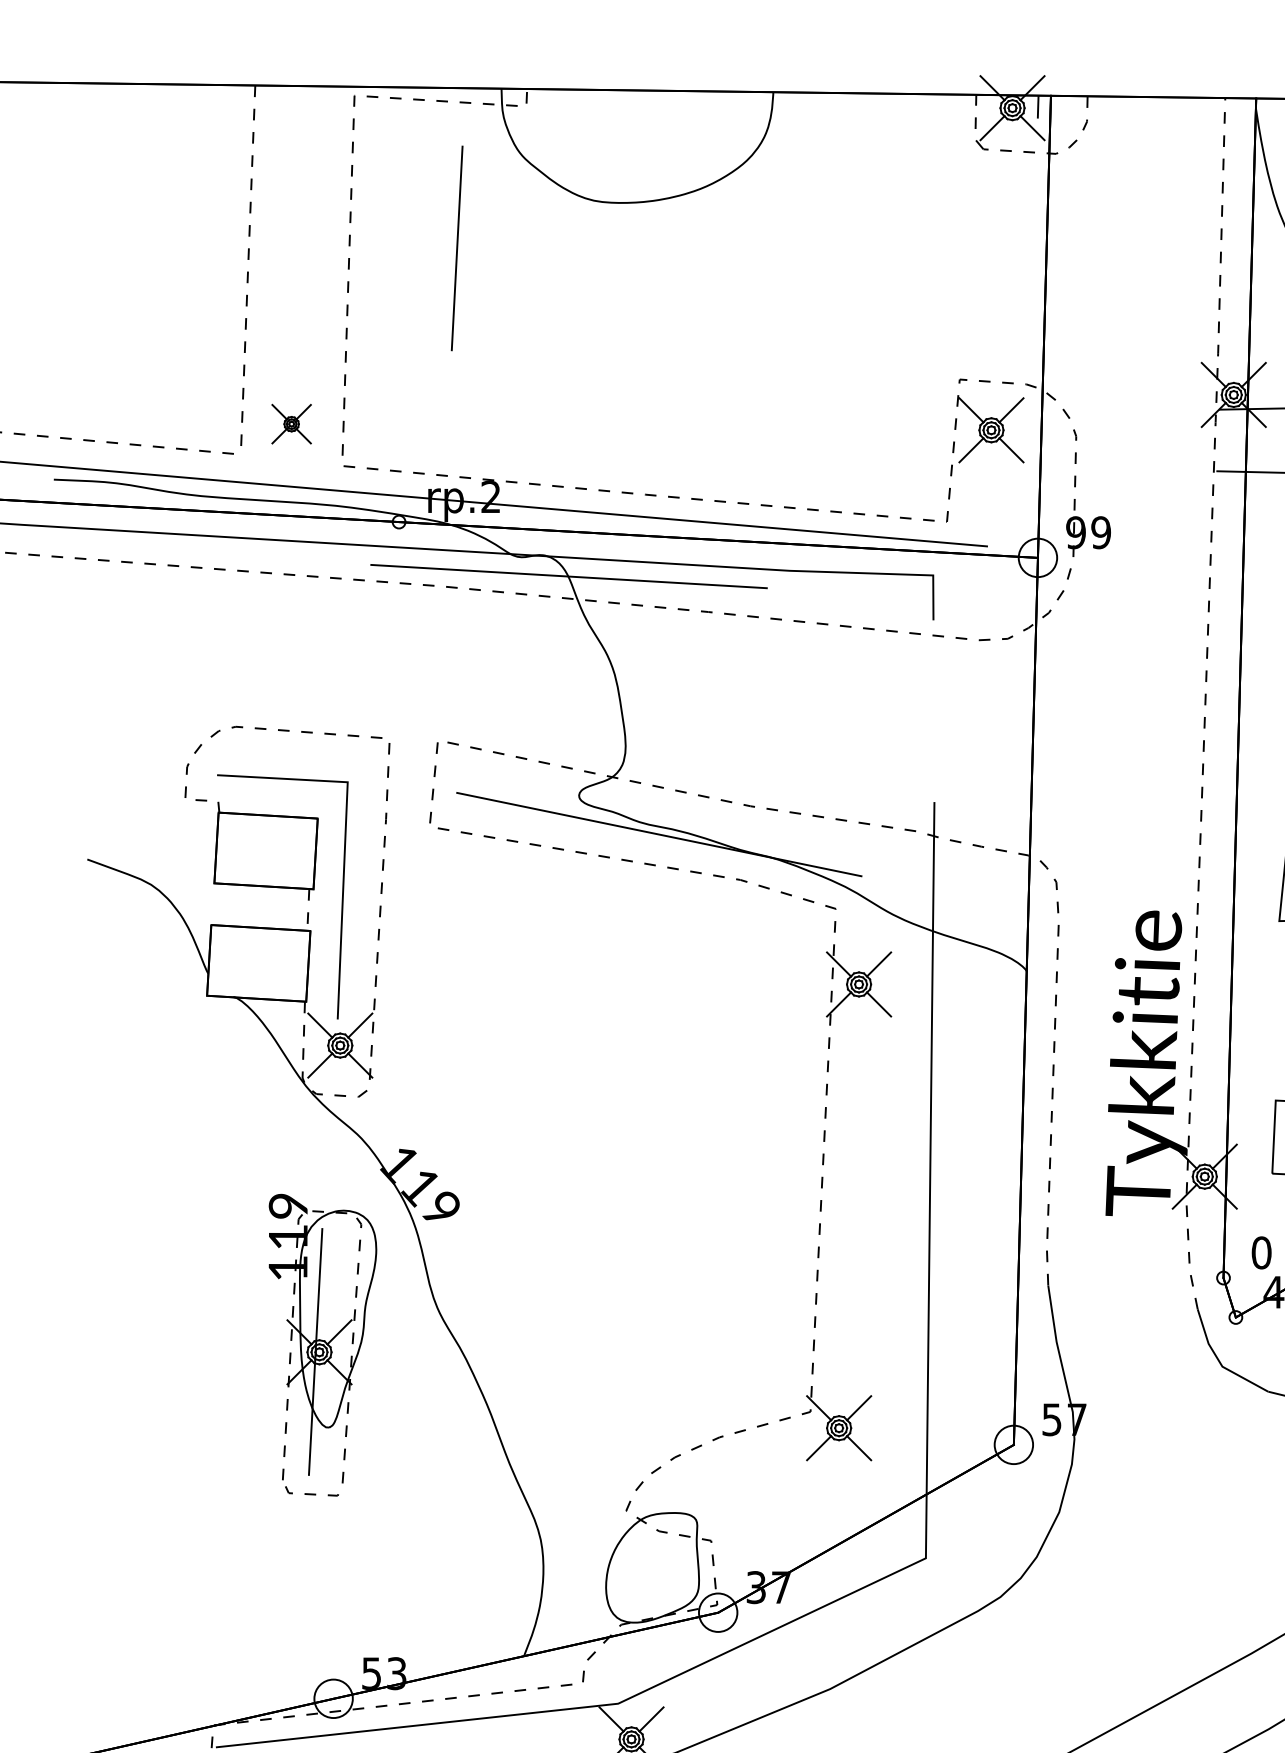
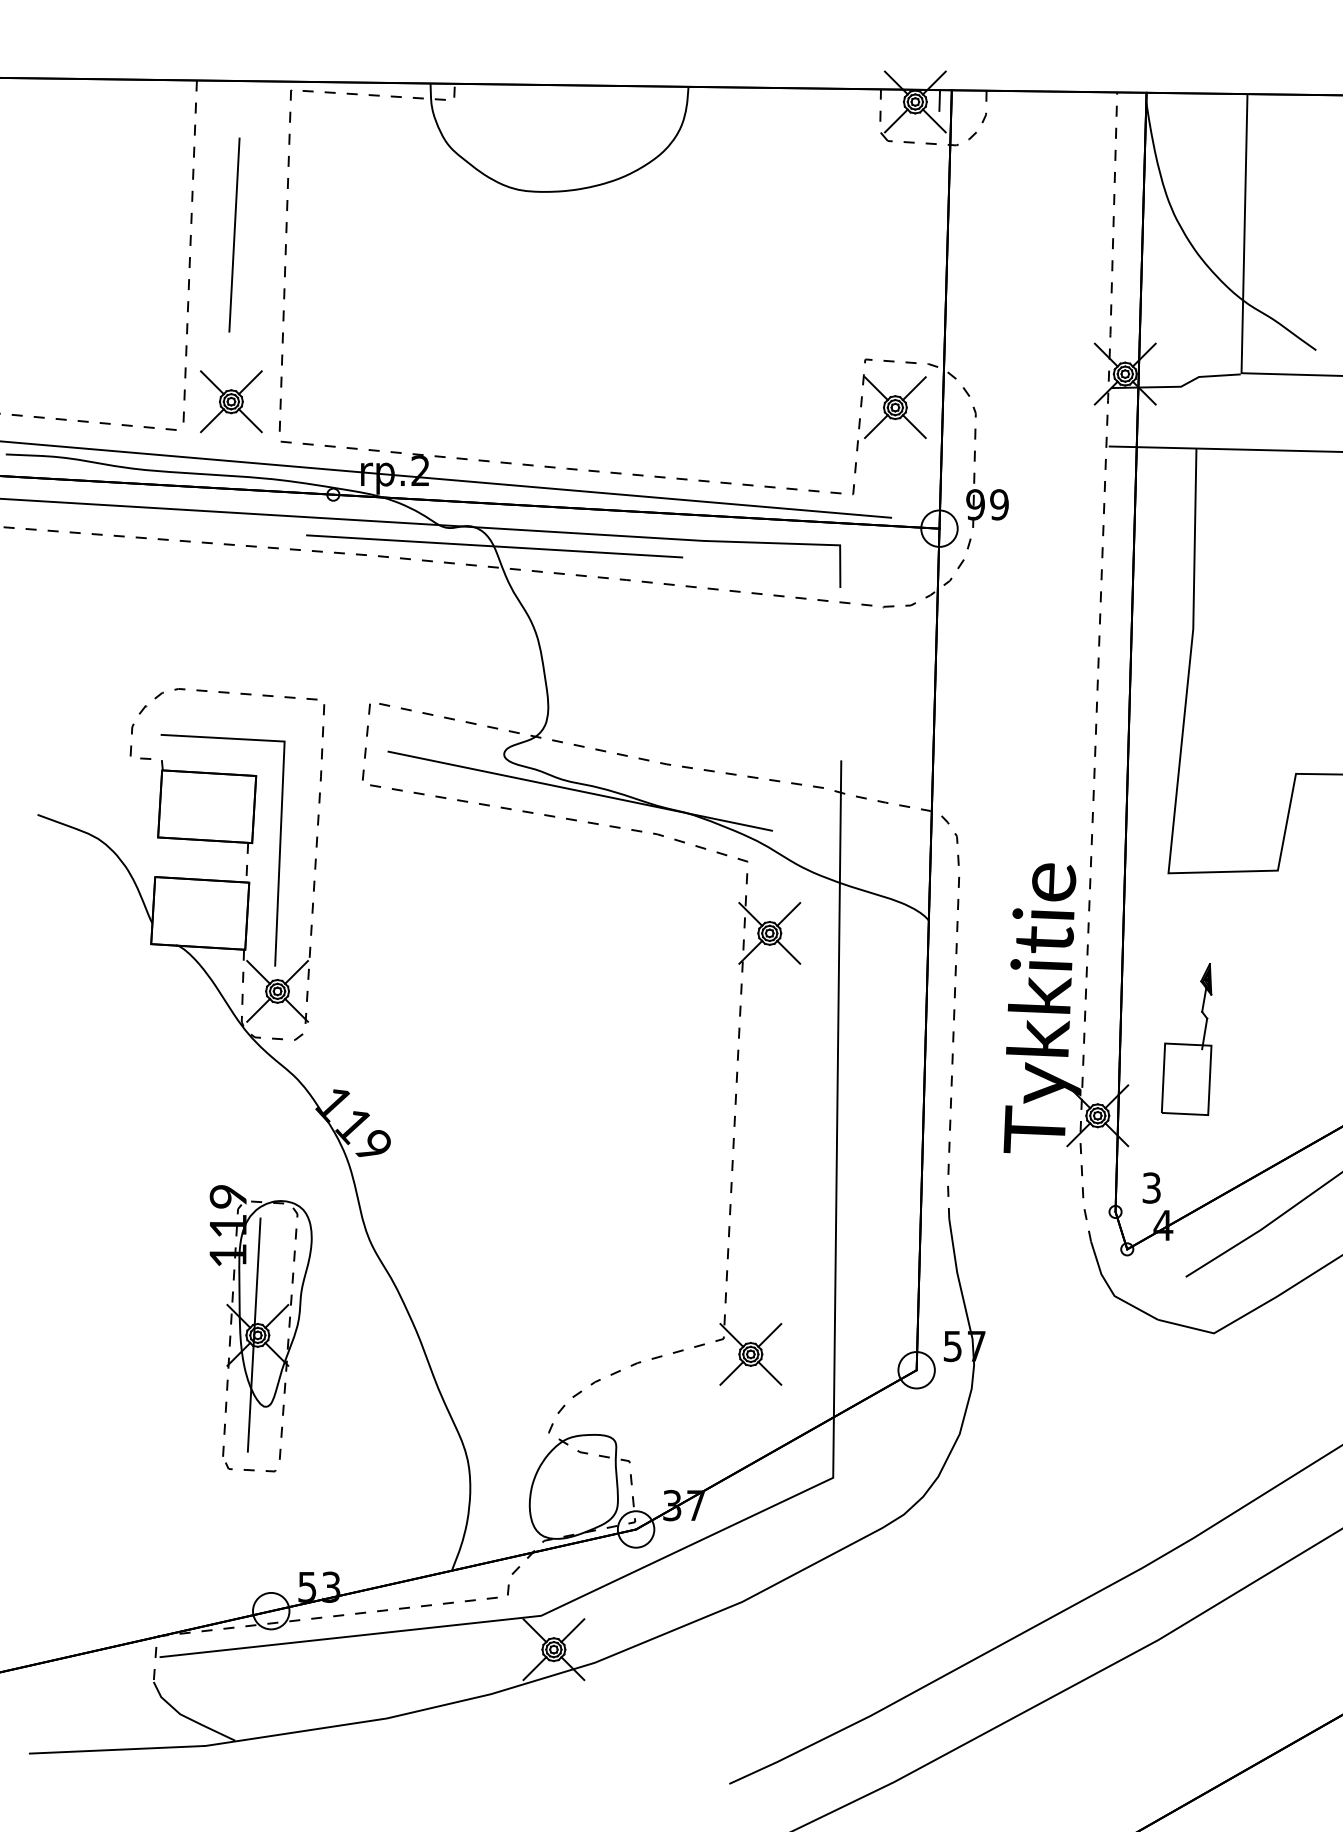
line: (457, 247) -> (234, 234), moved
part: (291, 423) -> (231, 401), size x1.67
text: (1261, 1252) -> (1151, 1187), 0 -> 3
part: (322, 1345) -> (260, 1328), moved

